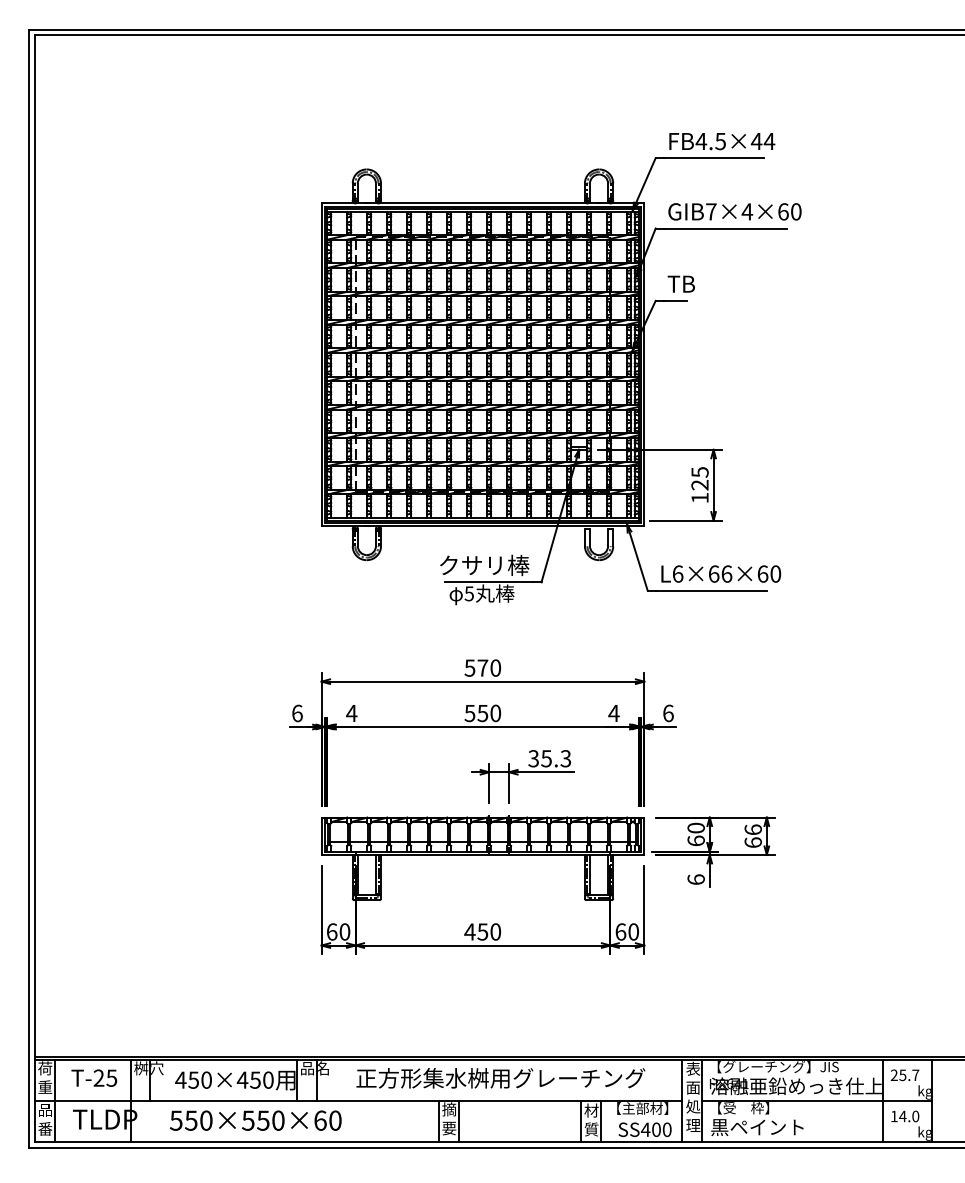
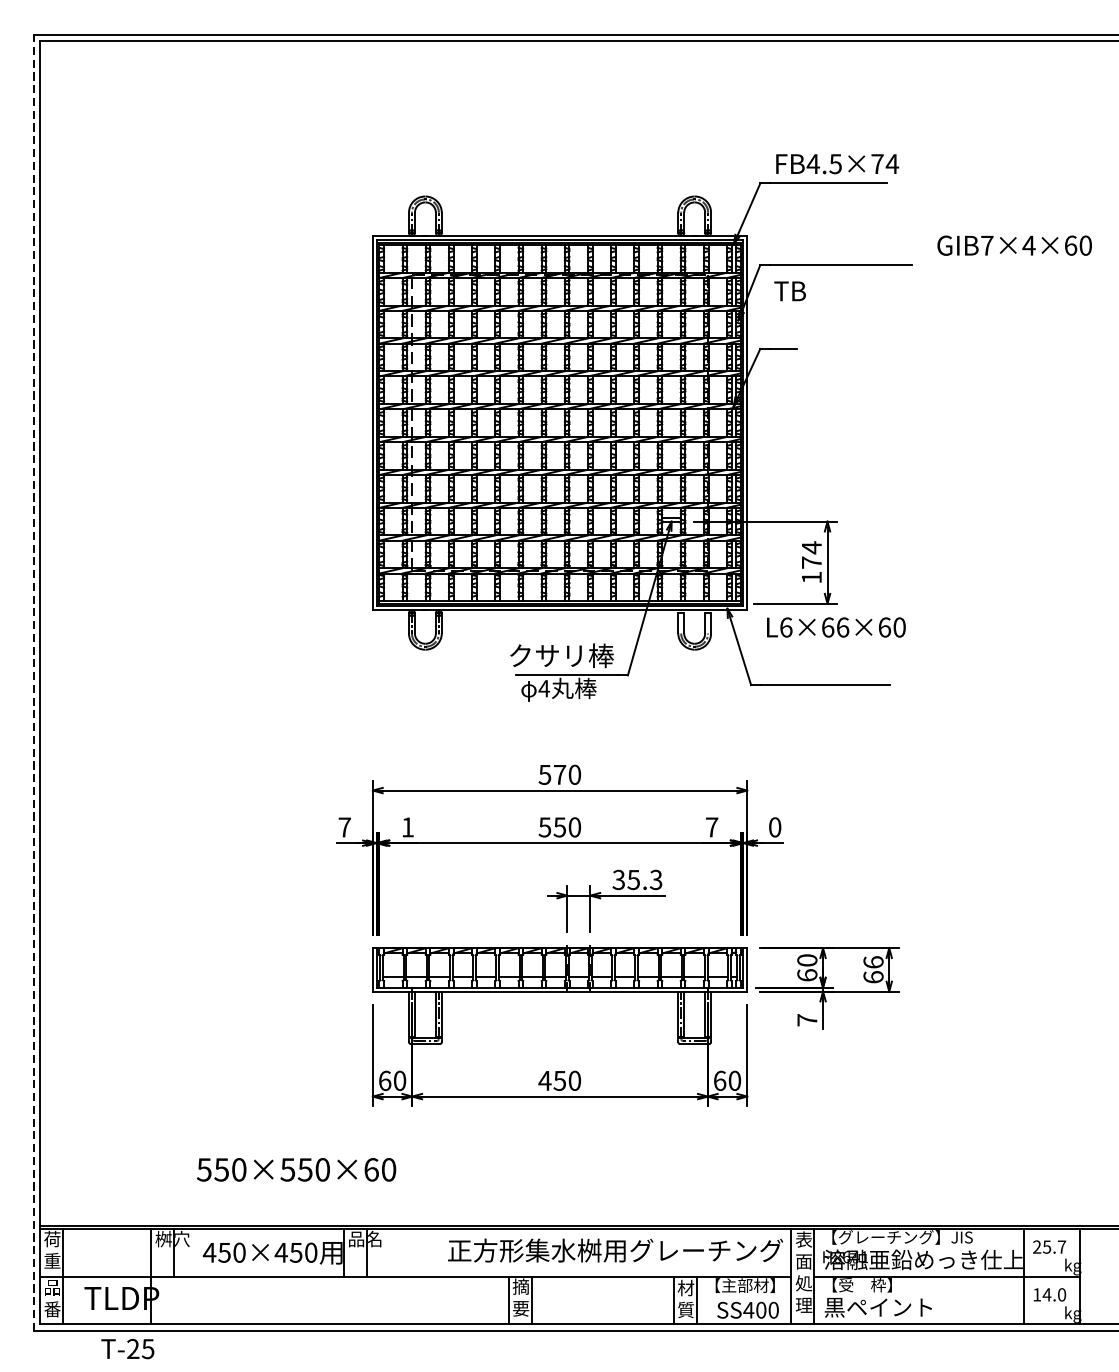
text: (756, 141) -> (877, 164), FB4.5×44 -> FB4.5×74
text: (734, 211) -> (1014, 245), moved
text: (680, 283) -> (789, 290), moved
text: (699, 478) -> (811, 554), 125 -> 174
text: (721, 573) -> (836, 626), moved
line: (29, 588) -> (34, 682), solid -> dashed
text: (469, 593) -> (544, 688), 5 -> 4
text: (668, 712) -> (775, 826), 6 -> 0
text: (297, 713) -> (344, 827), 6 -> 7
text: (351, 713) -> (407, 827), 4 -> 1
text: (613, 713) -> (711, 827), 4 -> 7
text: (695, 879) -> (806, 1020), 6 -> 7
text: (94, 1077) -> (128, 1348), moved
text: (500, 1078) -> (615, 1250), moved
text: (255, 1120) -> (296, 1169), moved

